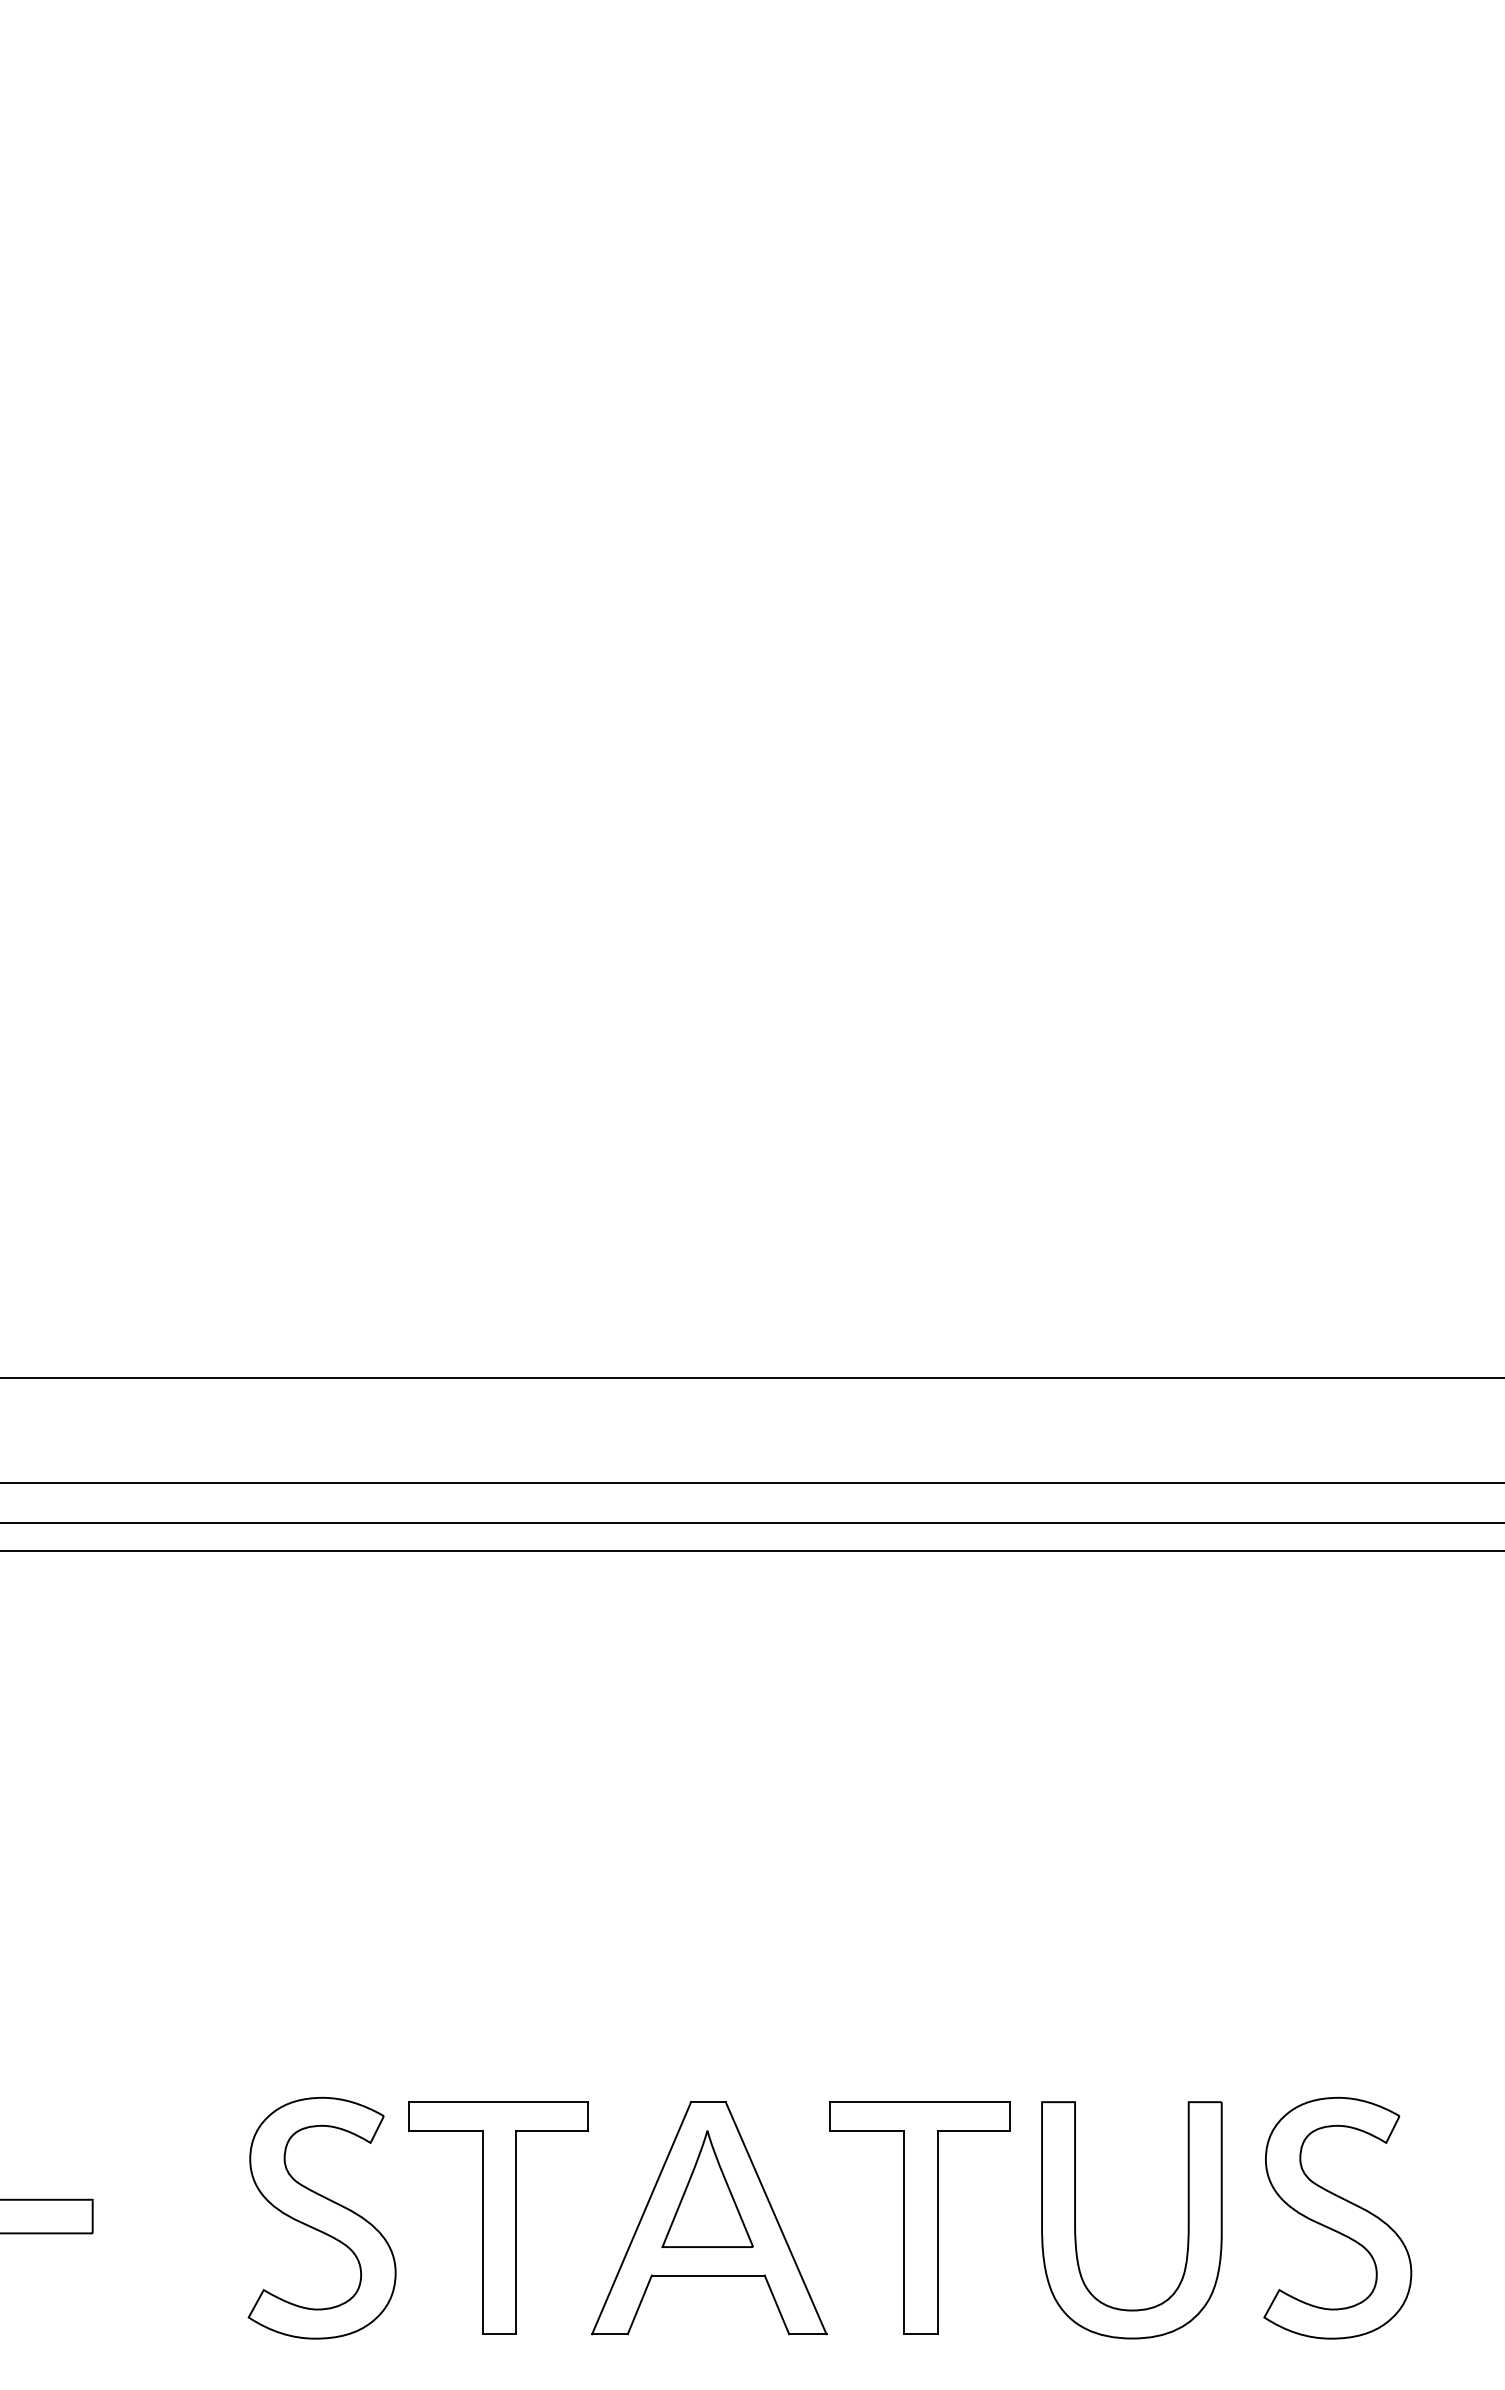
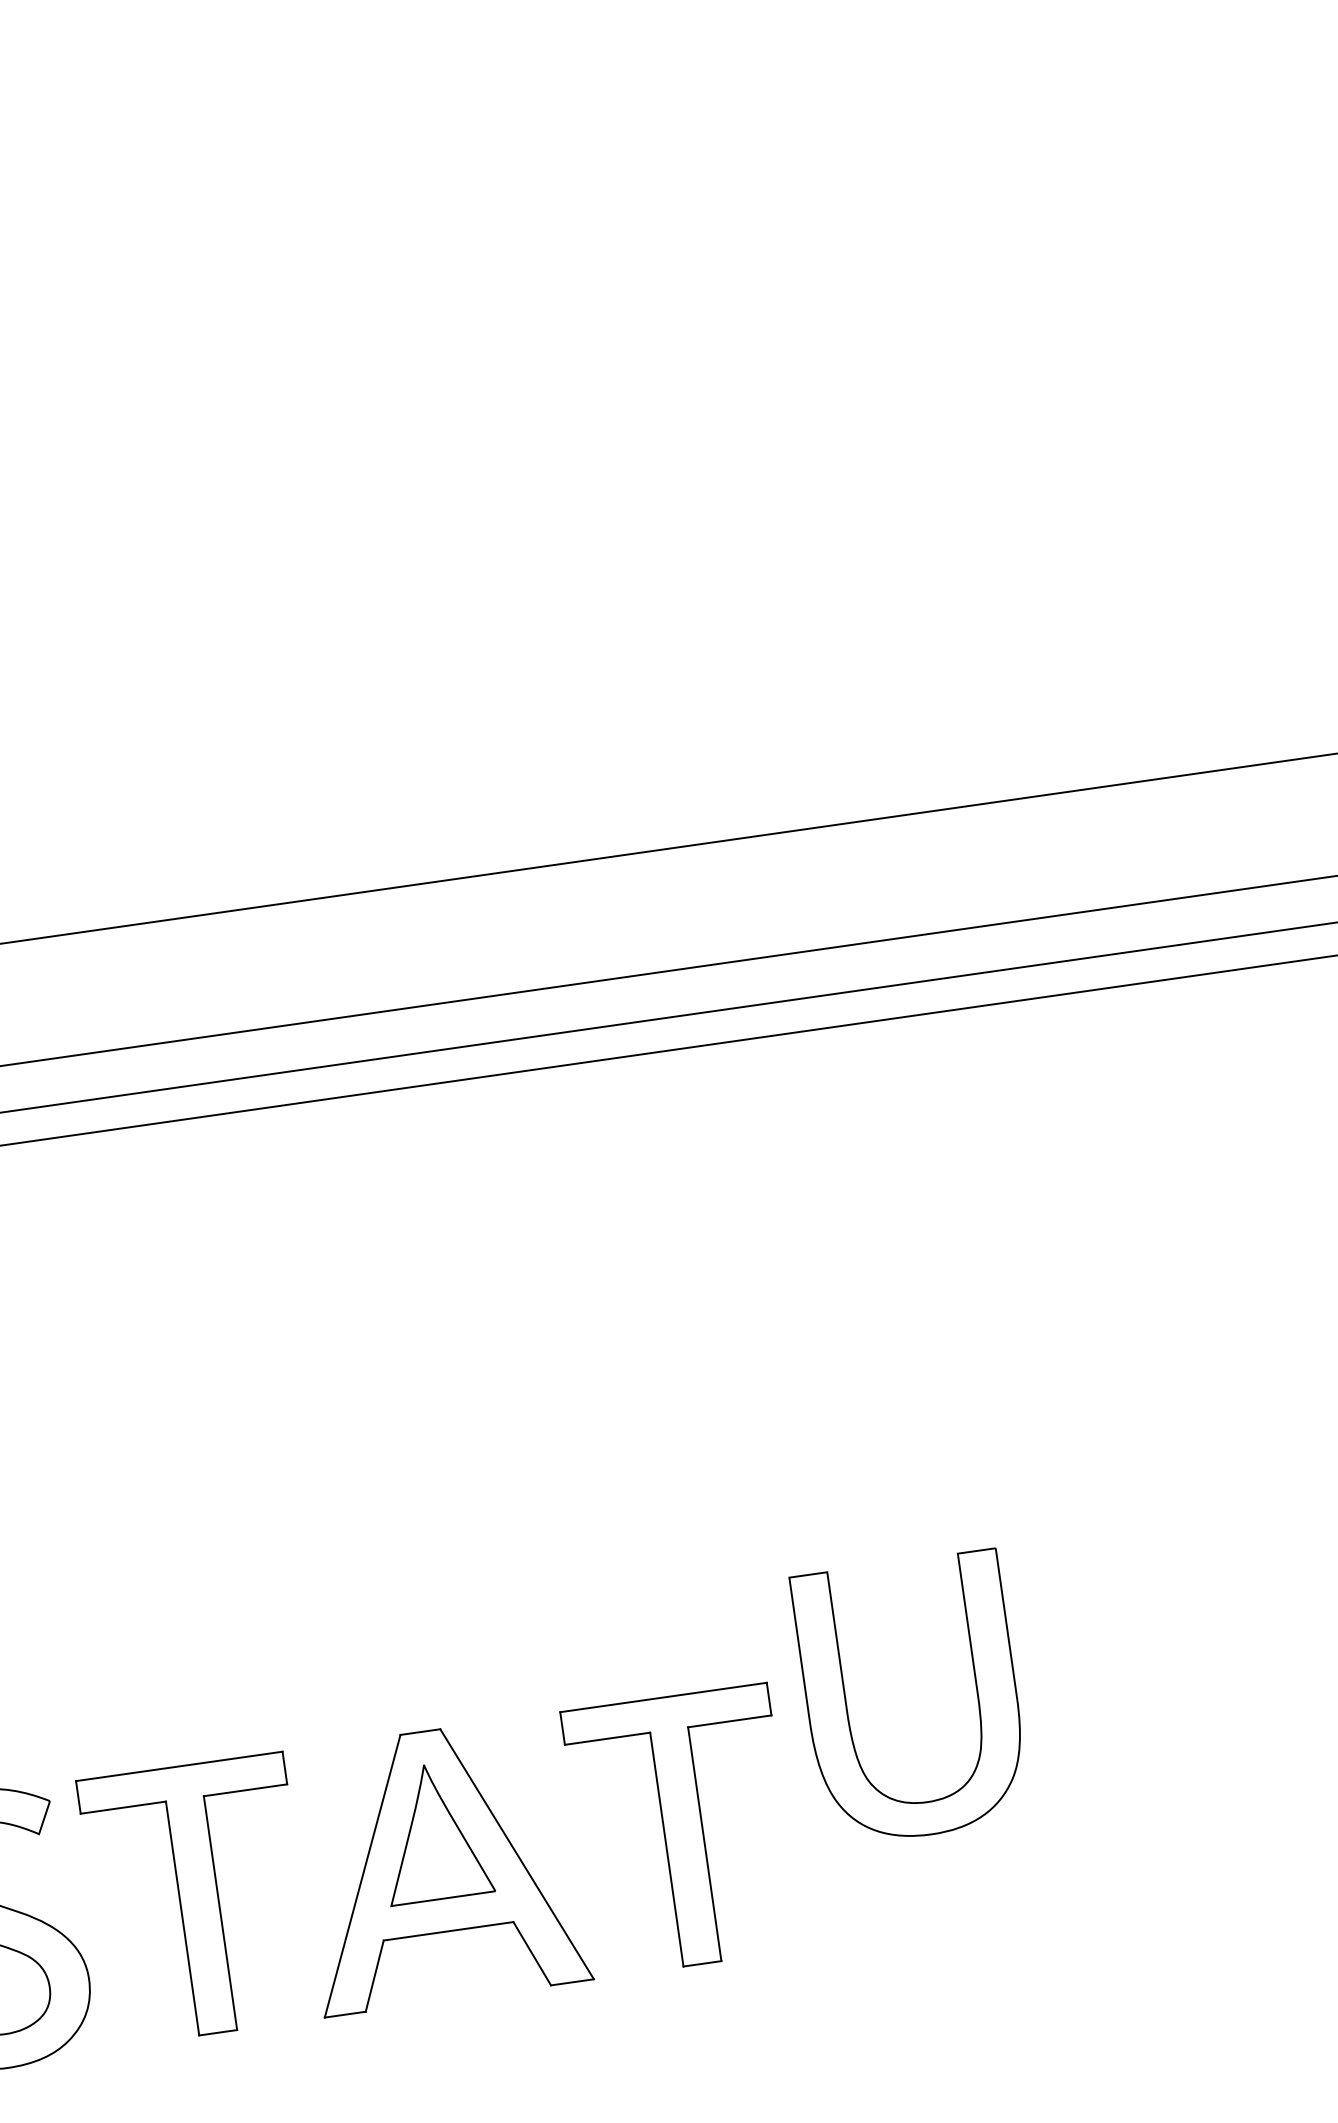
part: (1337, 2217) -> (1161, 1761), removed
part: (1075, 2220) -> (847, 1708), moved

